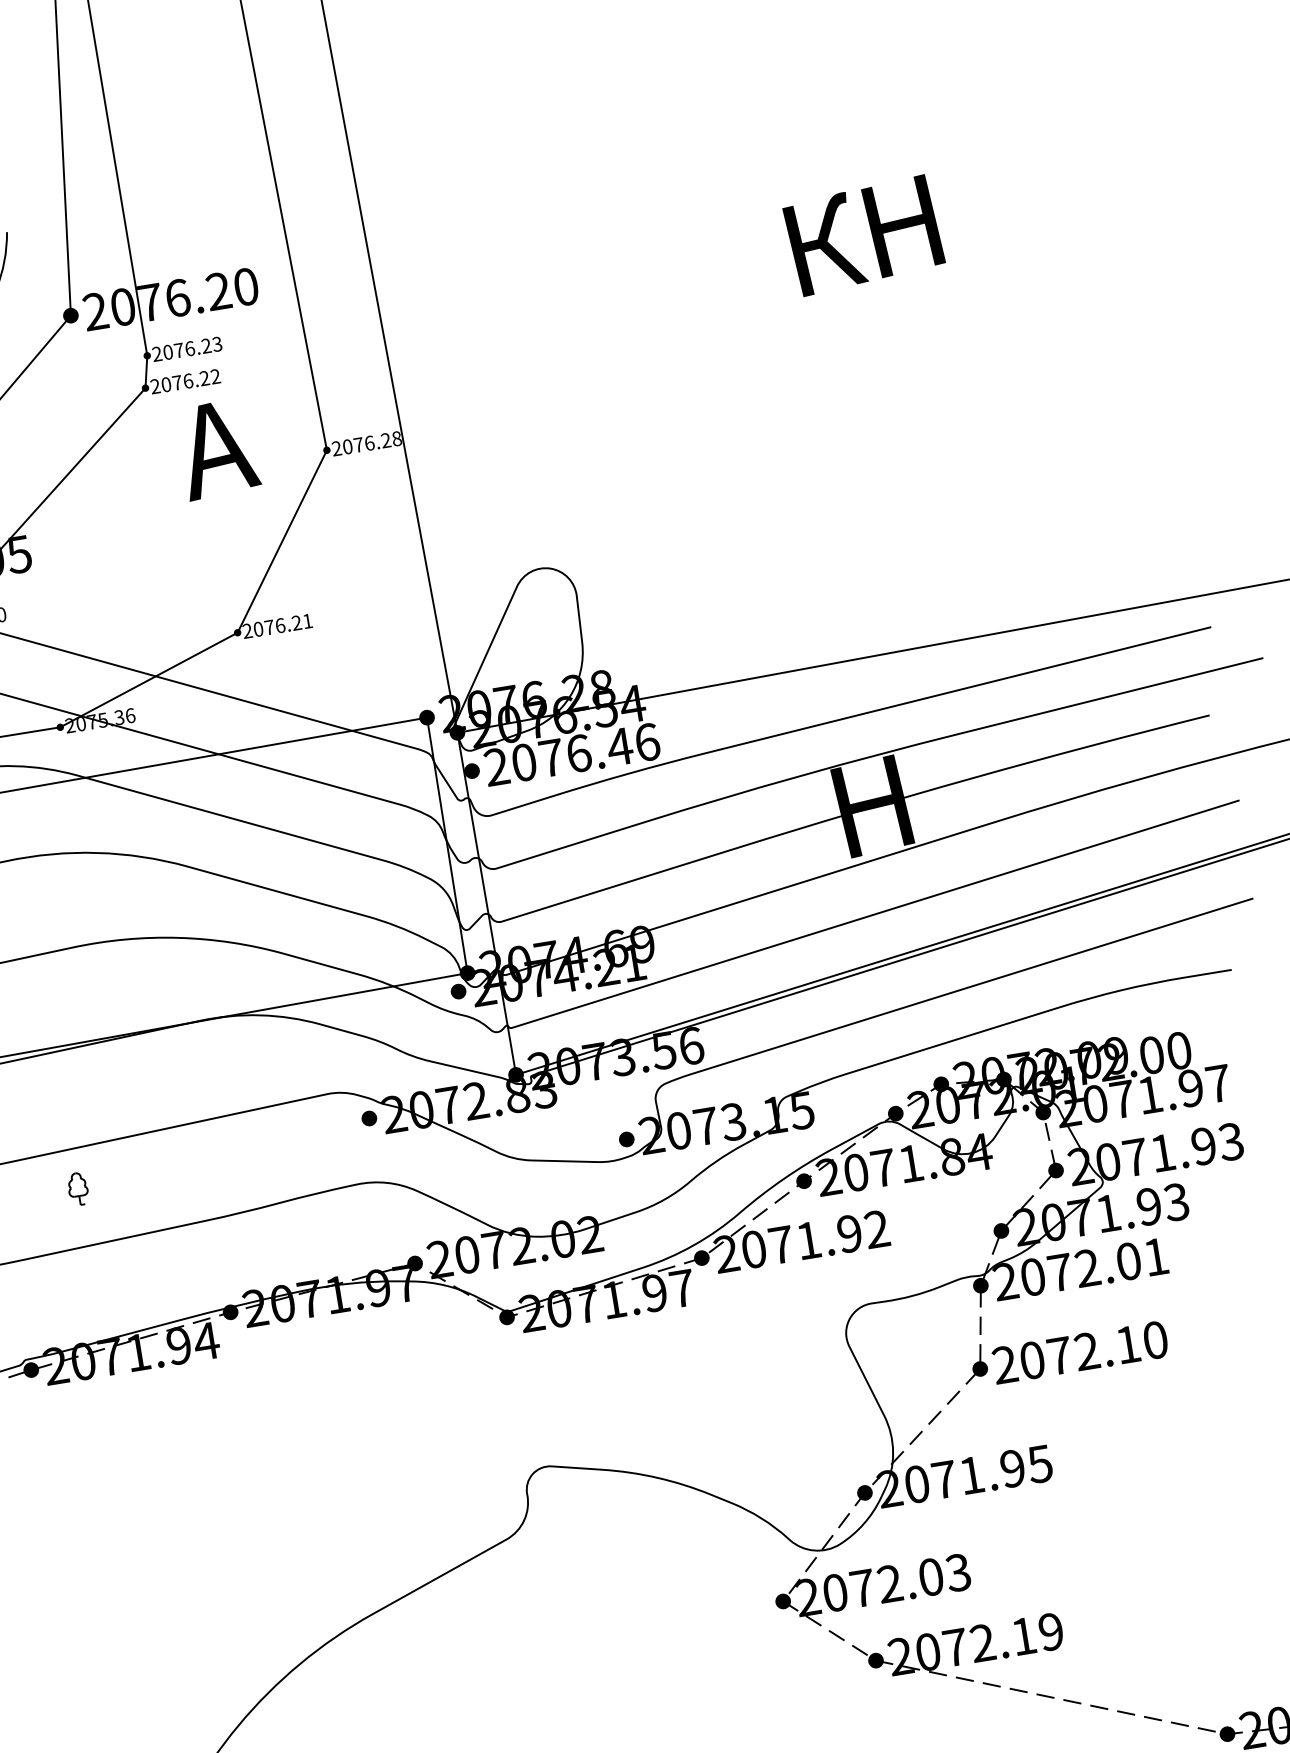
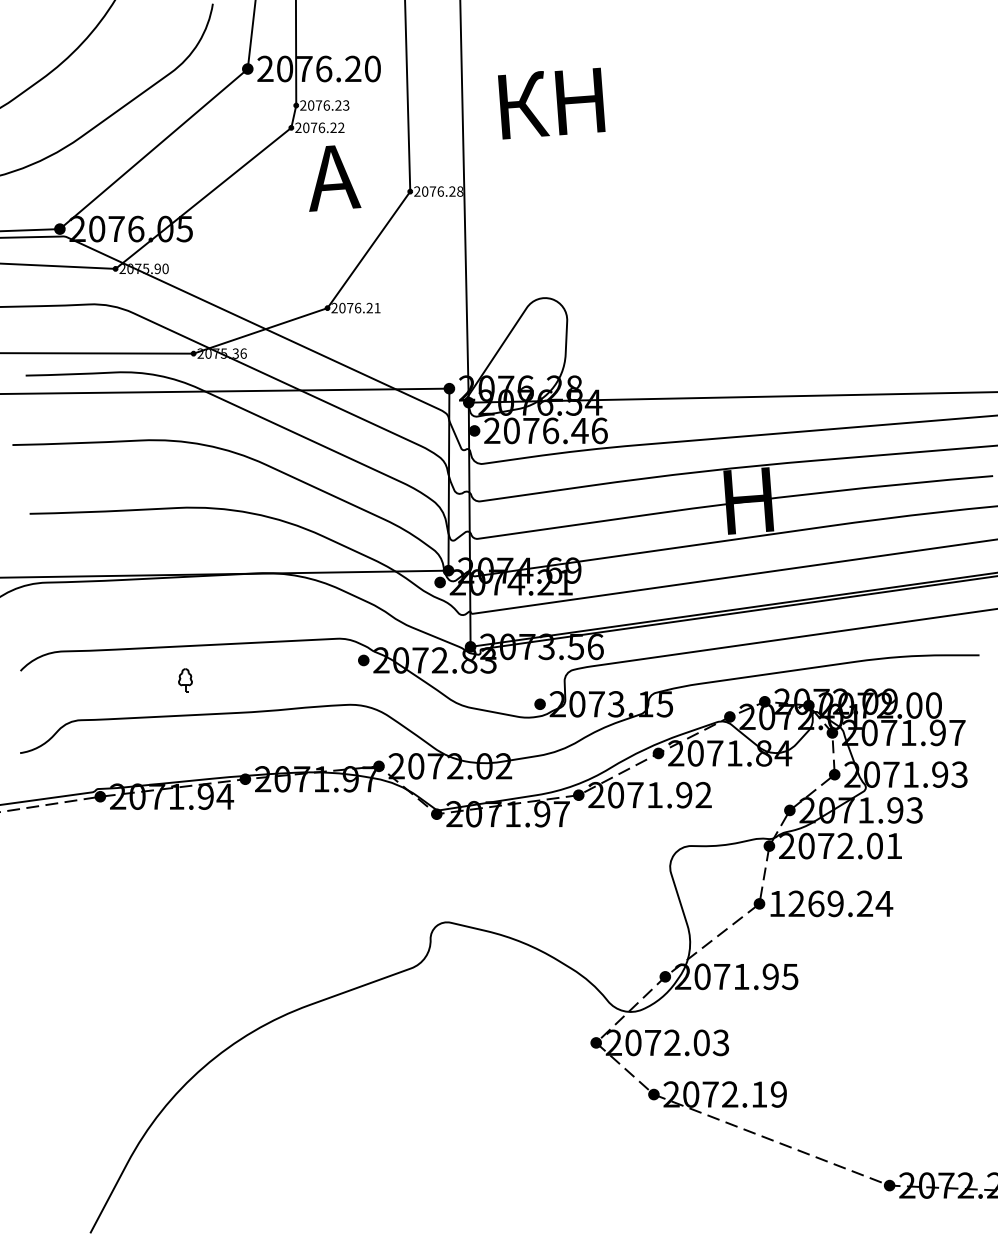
text: (863, 235) -> (551, 103), moved
part: (78, 1189) -> (185, 680), moved
text: (1081, 1351) -> (831, 903), 2072.10 -> 1269.24

